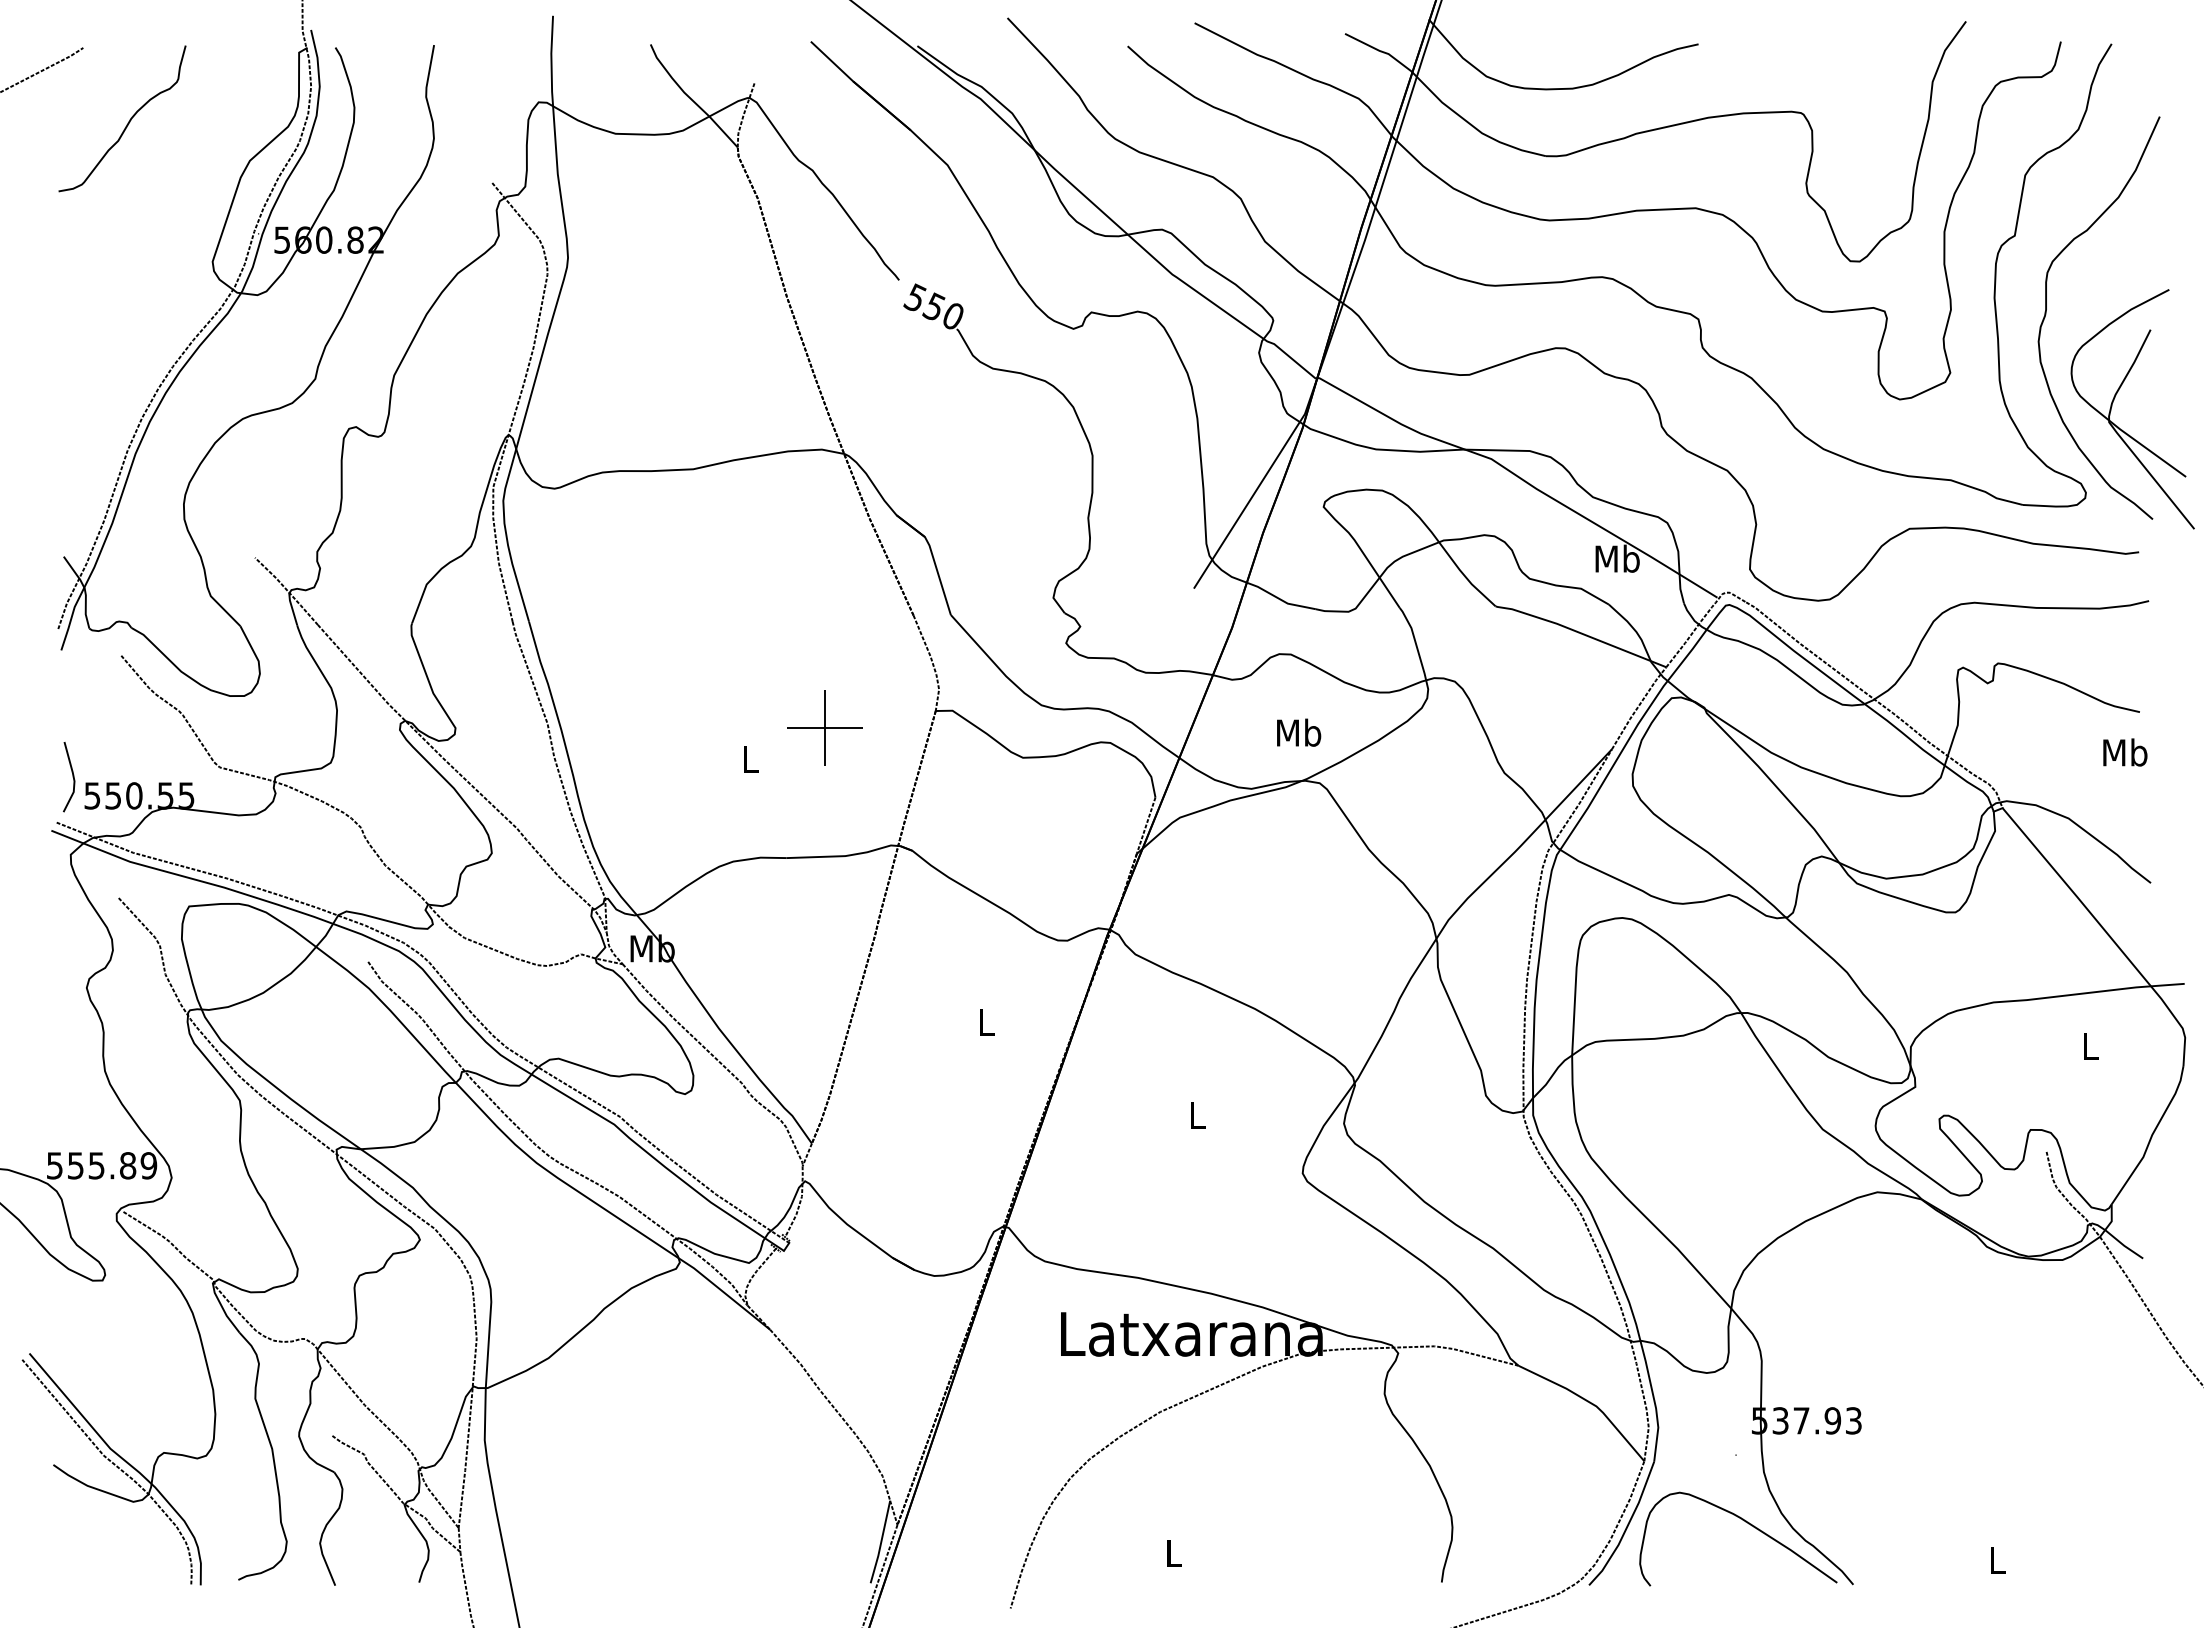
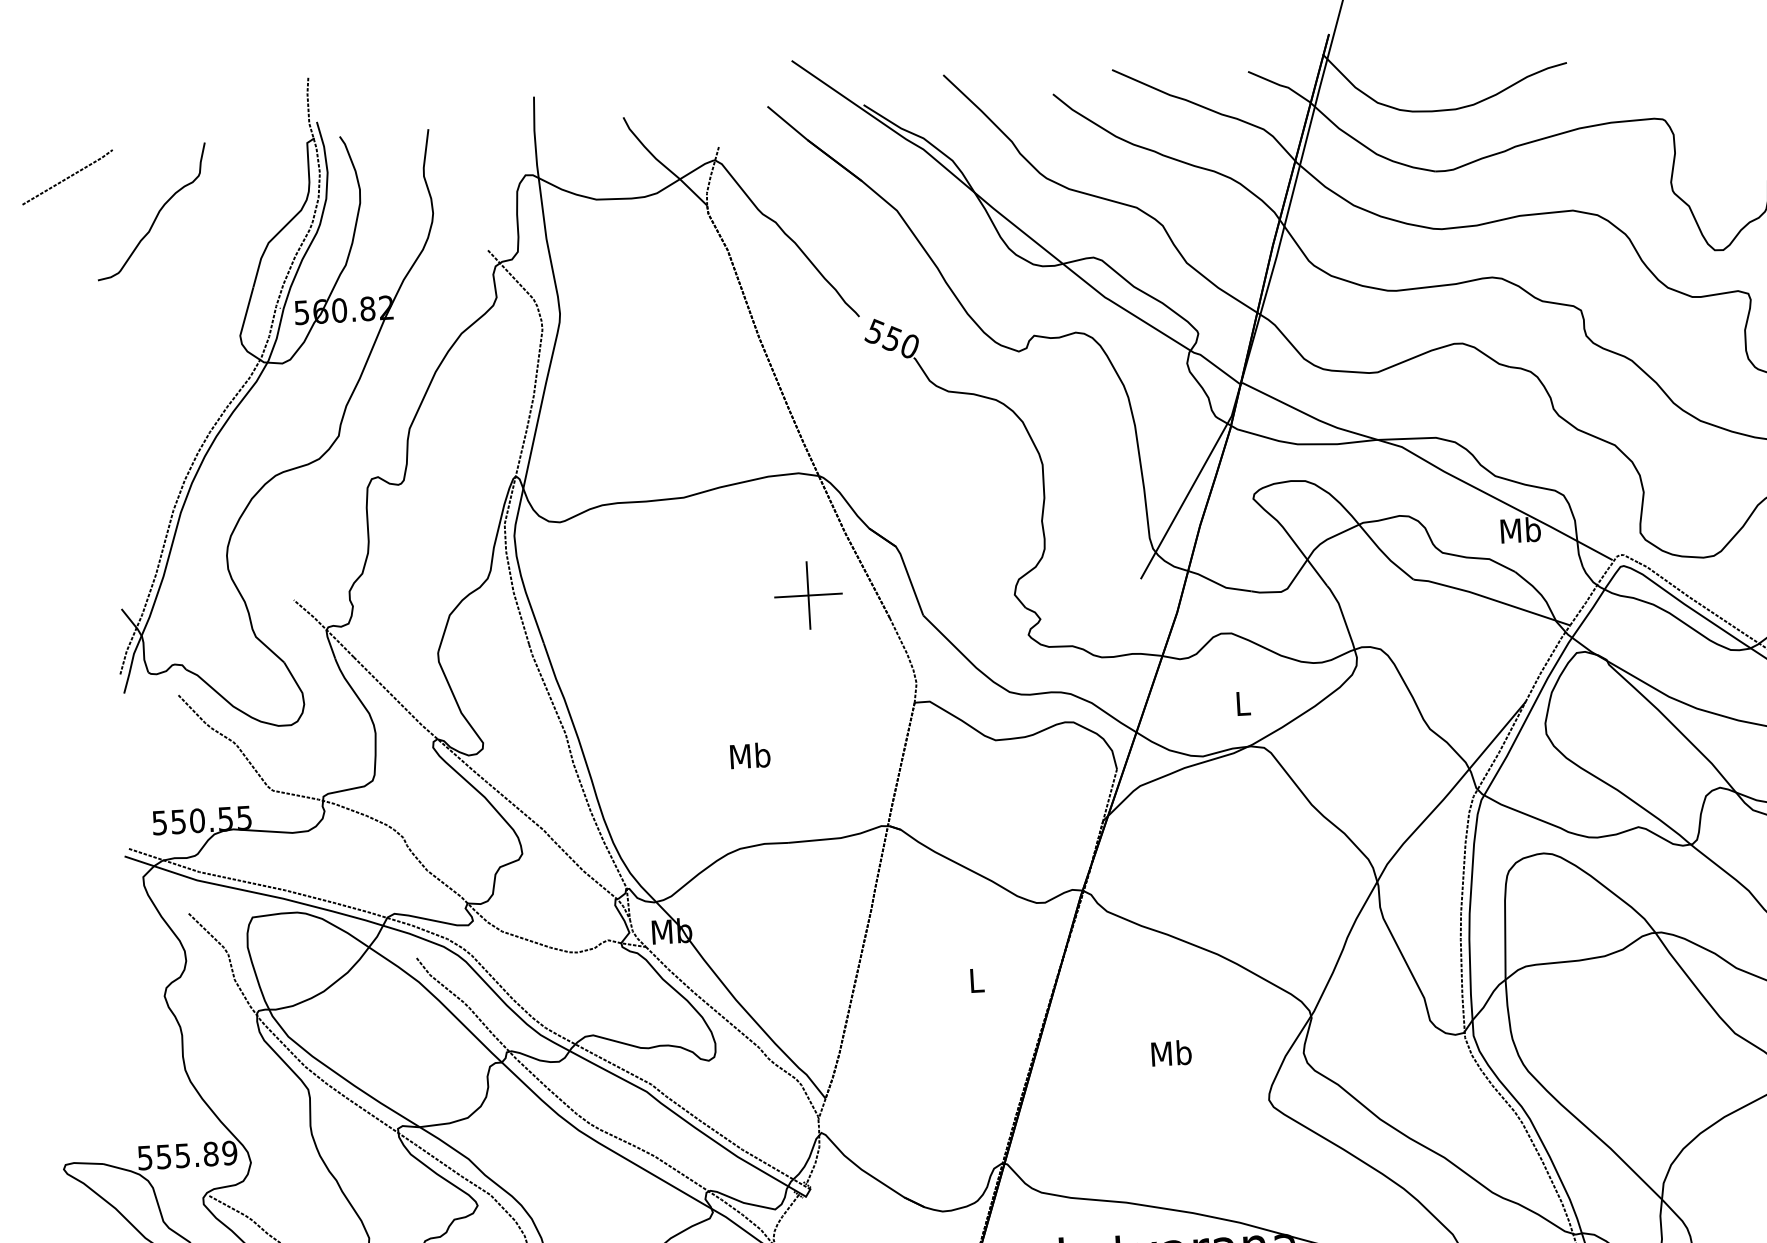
part: (824, 727) -> (807, 595), moved
text: (1299, 732) -> (1243, 703), Mb -> L
text: (750, 759) -> (750, 756), L -> Mb
line: (72, 777) -> (140, 807), removed
text: (1197, 1115) -> (1171, 1053), L -> Mb

